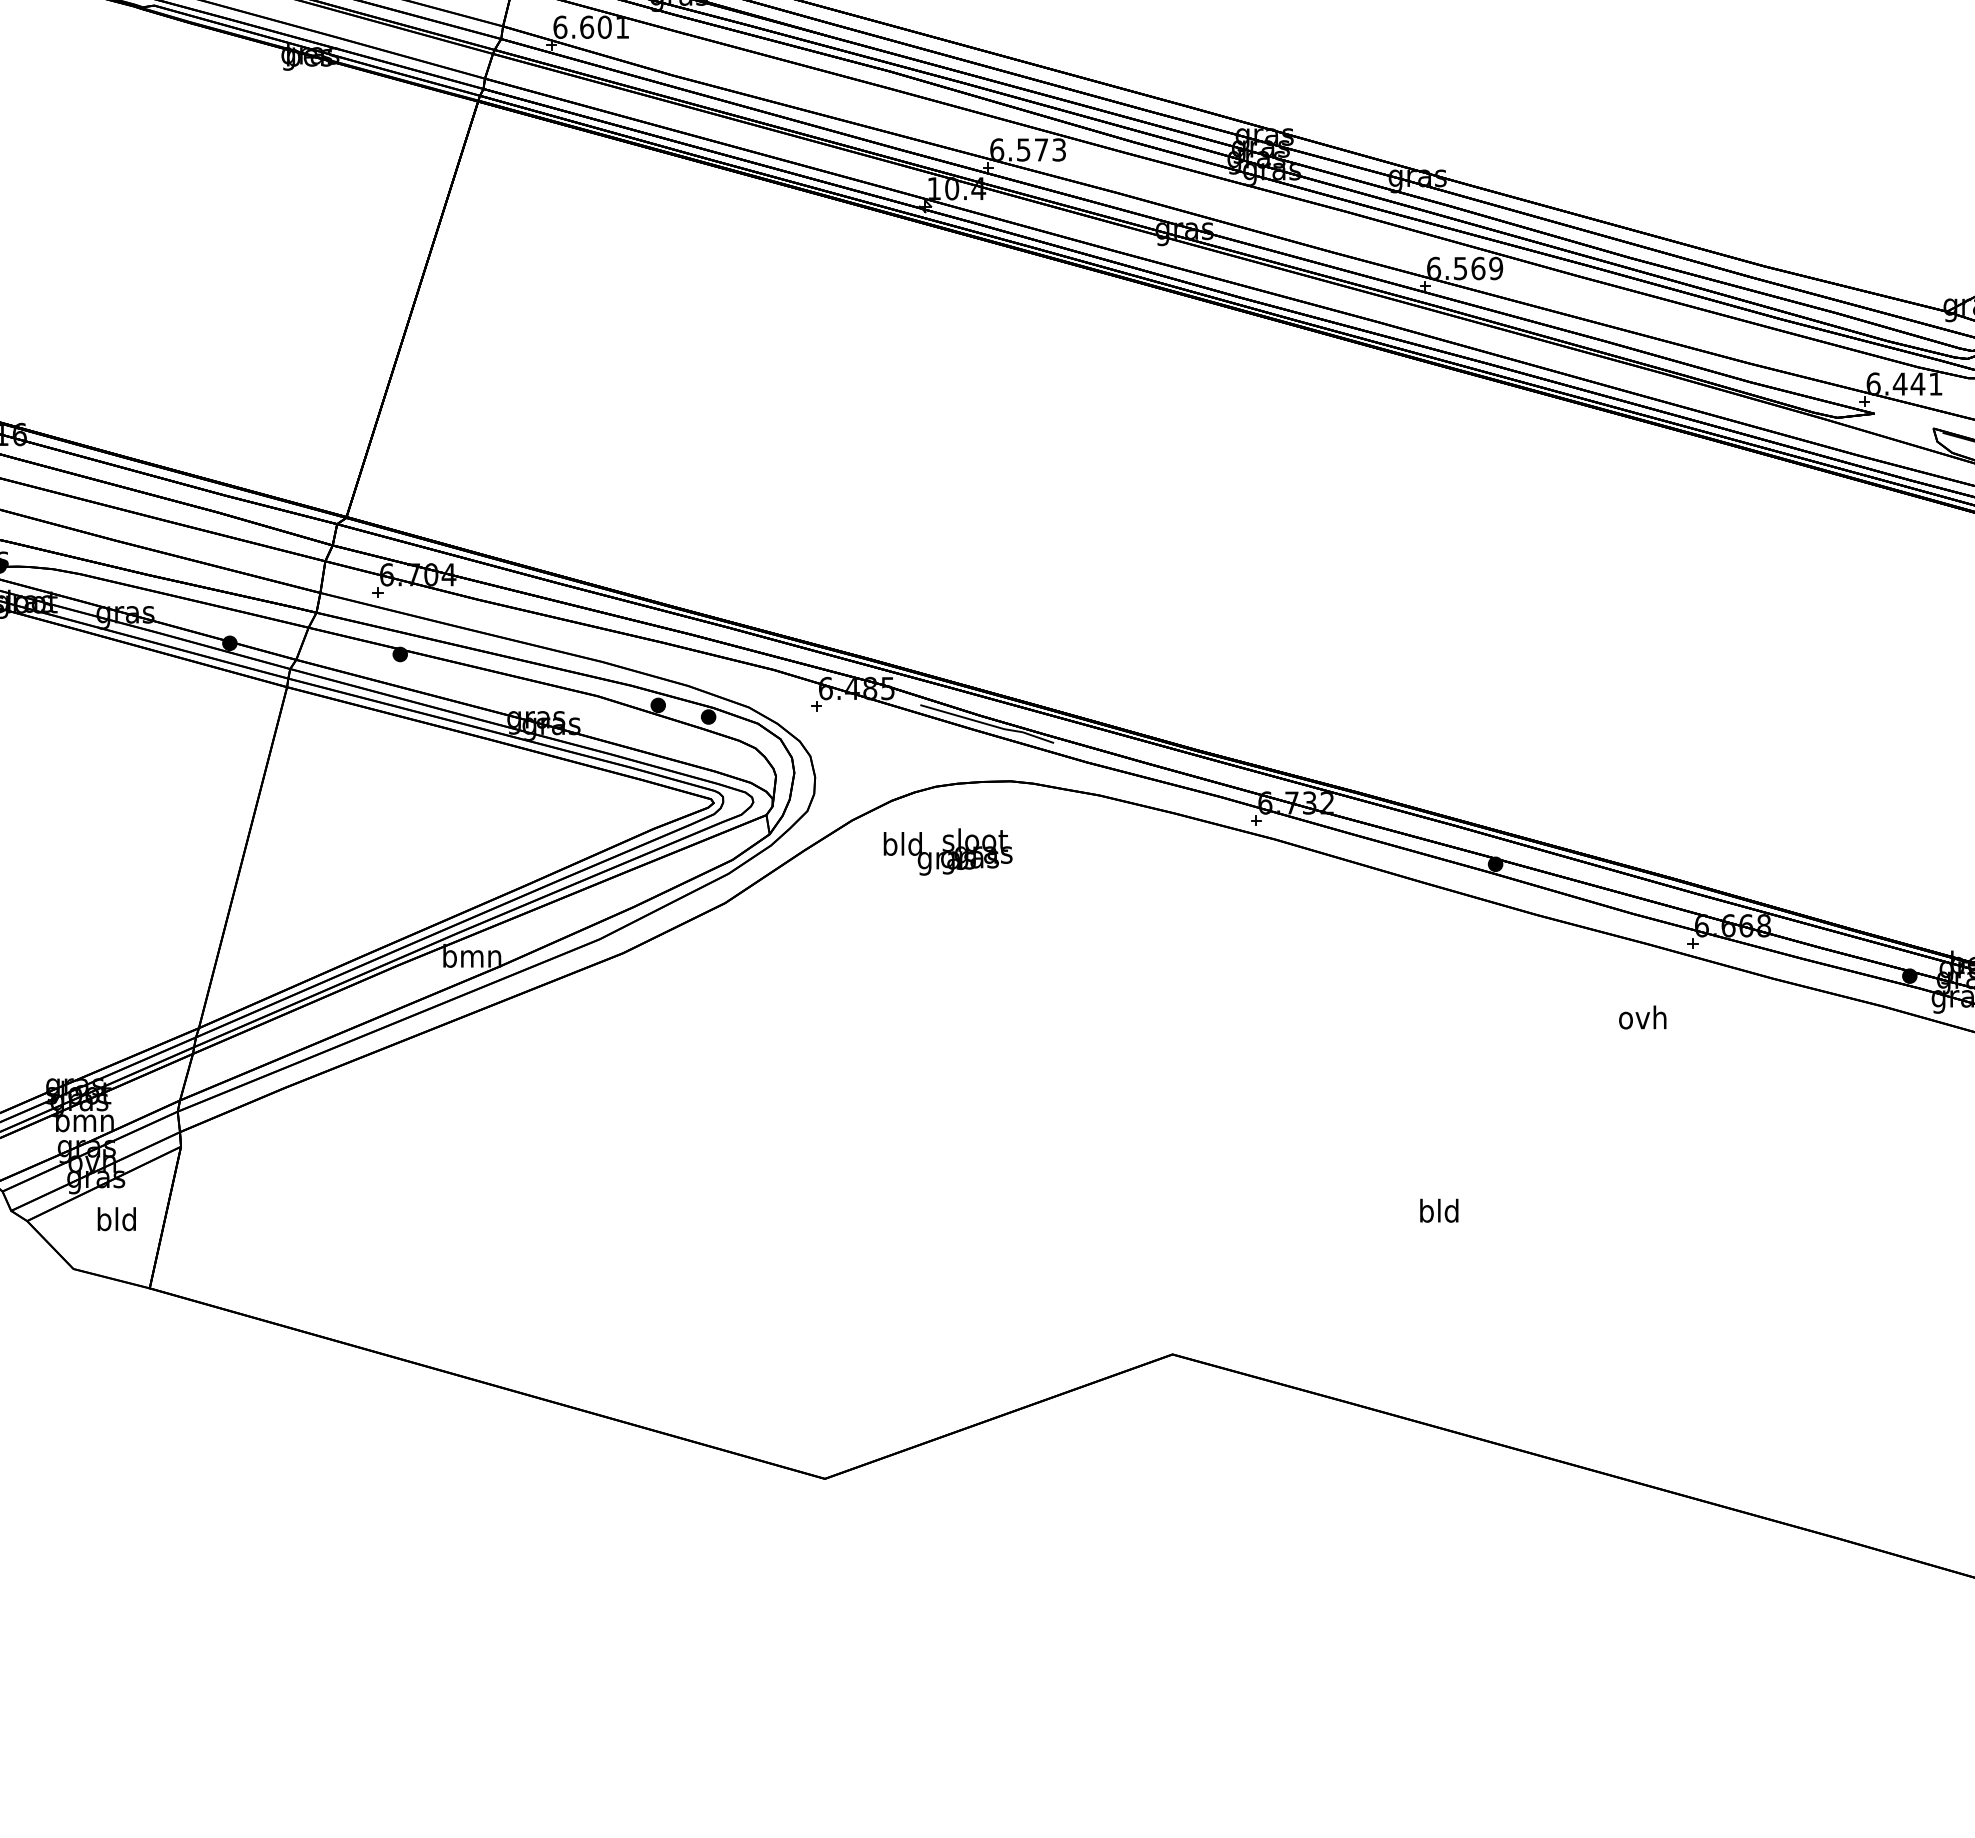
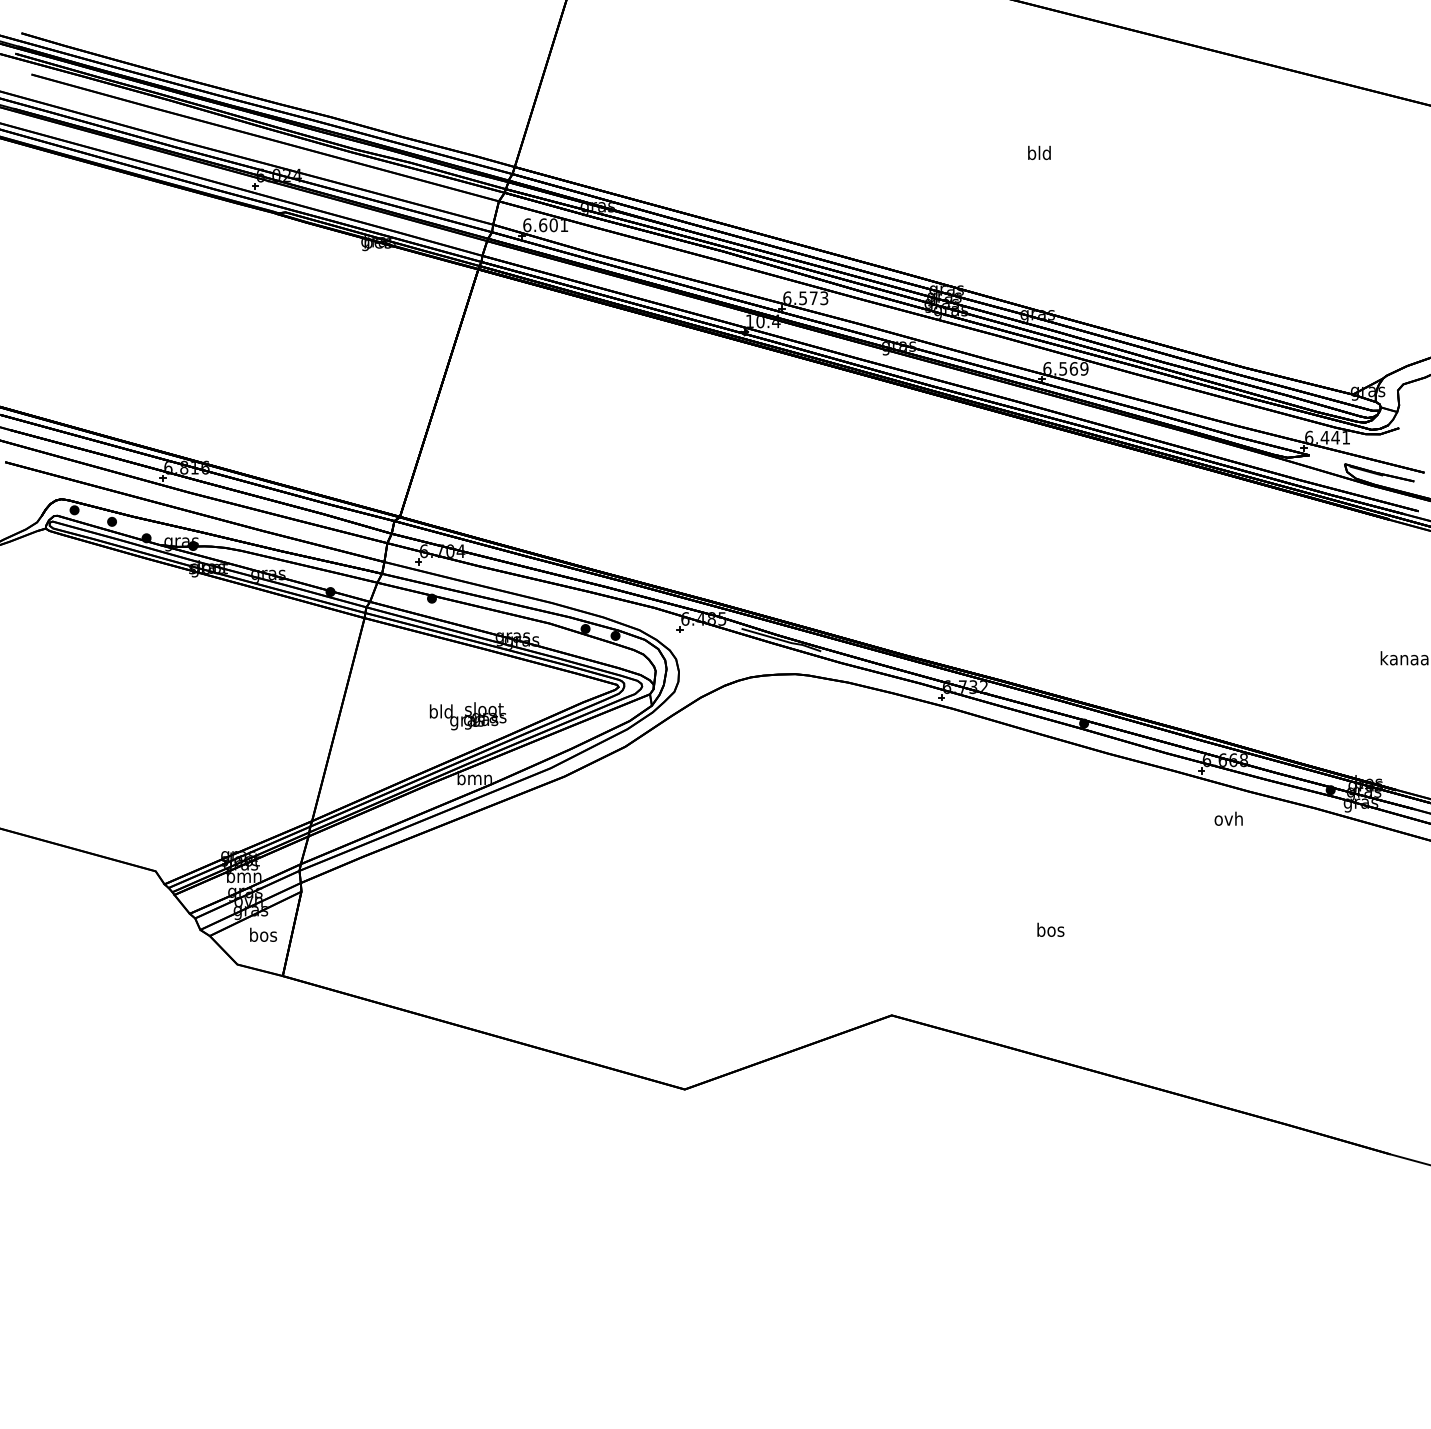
text: (947, 852) -> (467, 716), moved
text: (1642, 1016) -> (1228, 818), moved
text: (1439, 1210) -> (1050, 929), bld -> bos
text: (117, 1218) -> (263, 934), bld -> bos

